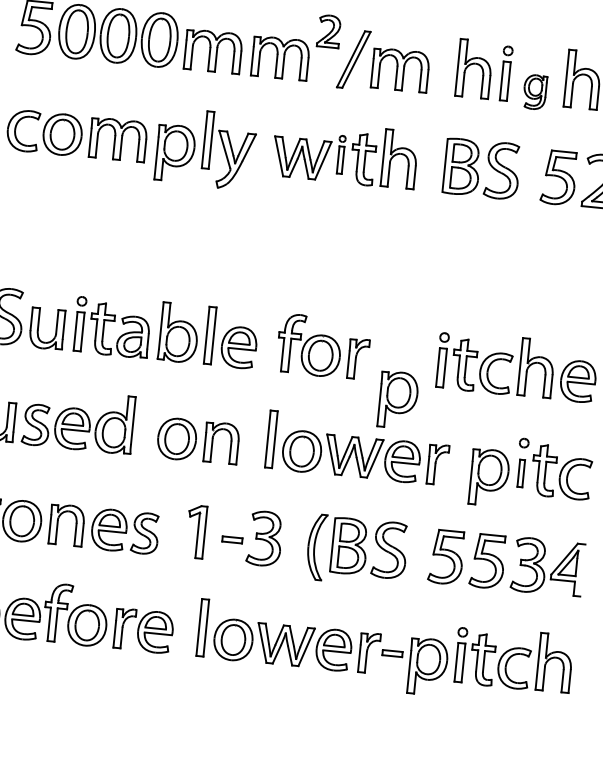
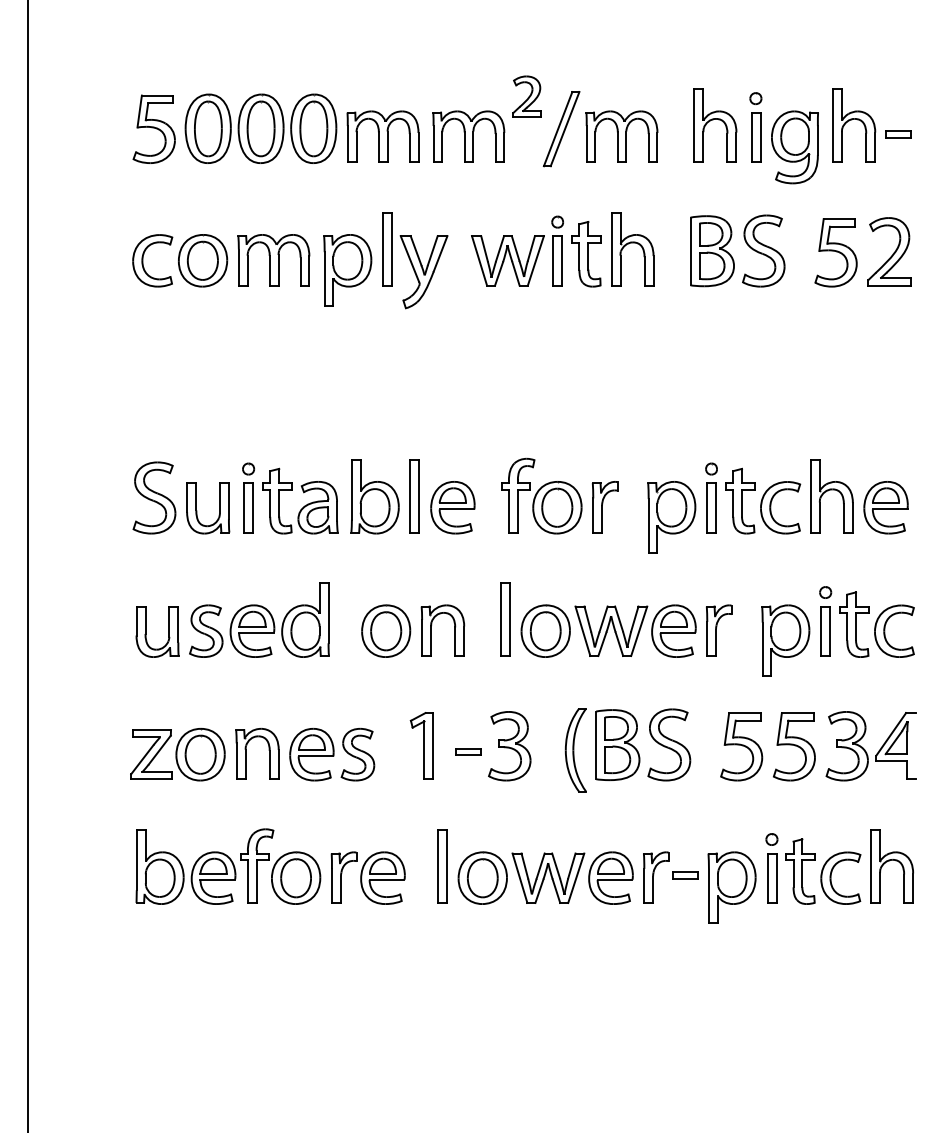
part: (534, 92) -> (794, 147), size x1.67
part: (341, 154) -> (557, 250), size x1.43
part: (397, 400) -> (671, 517), moved
part: (521, 473) -> (825, 631), size x1.43

